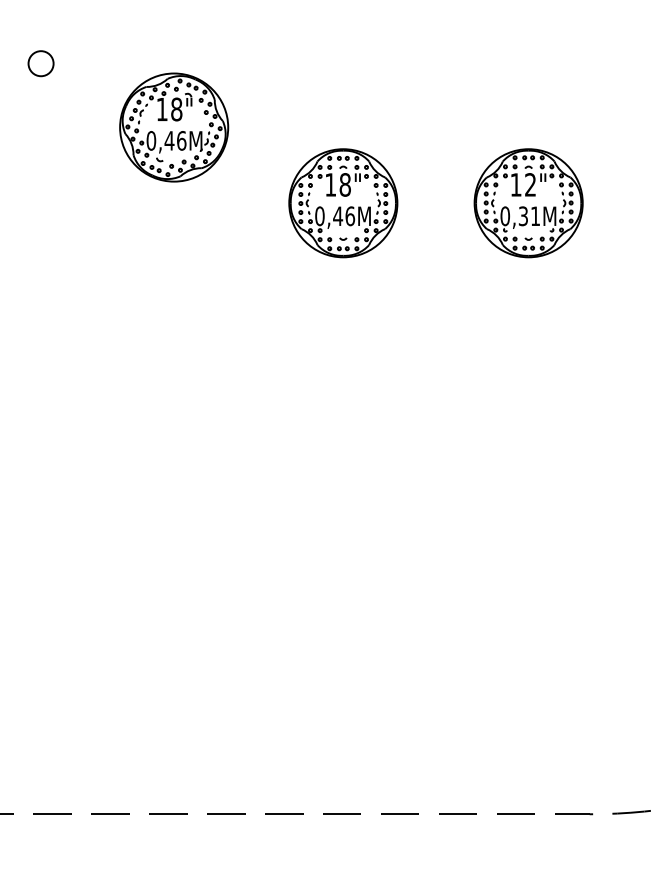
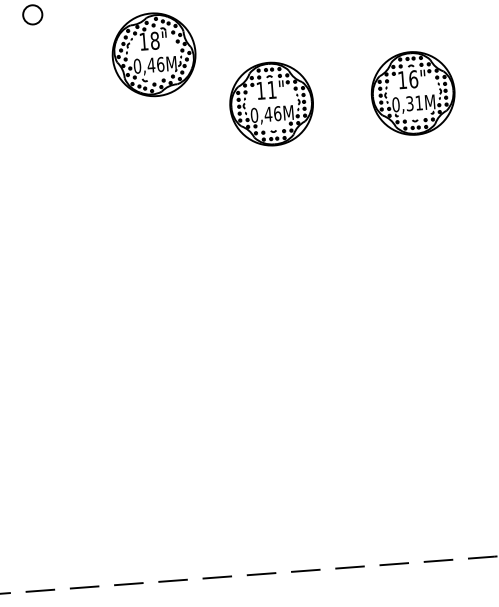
part: (174, 127) -> (154, 54), moved
text: (344, 184) -> (271, 89), 18" -> 11"
text: (530, 184) -> (413, 79), 12" -> 16"

